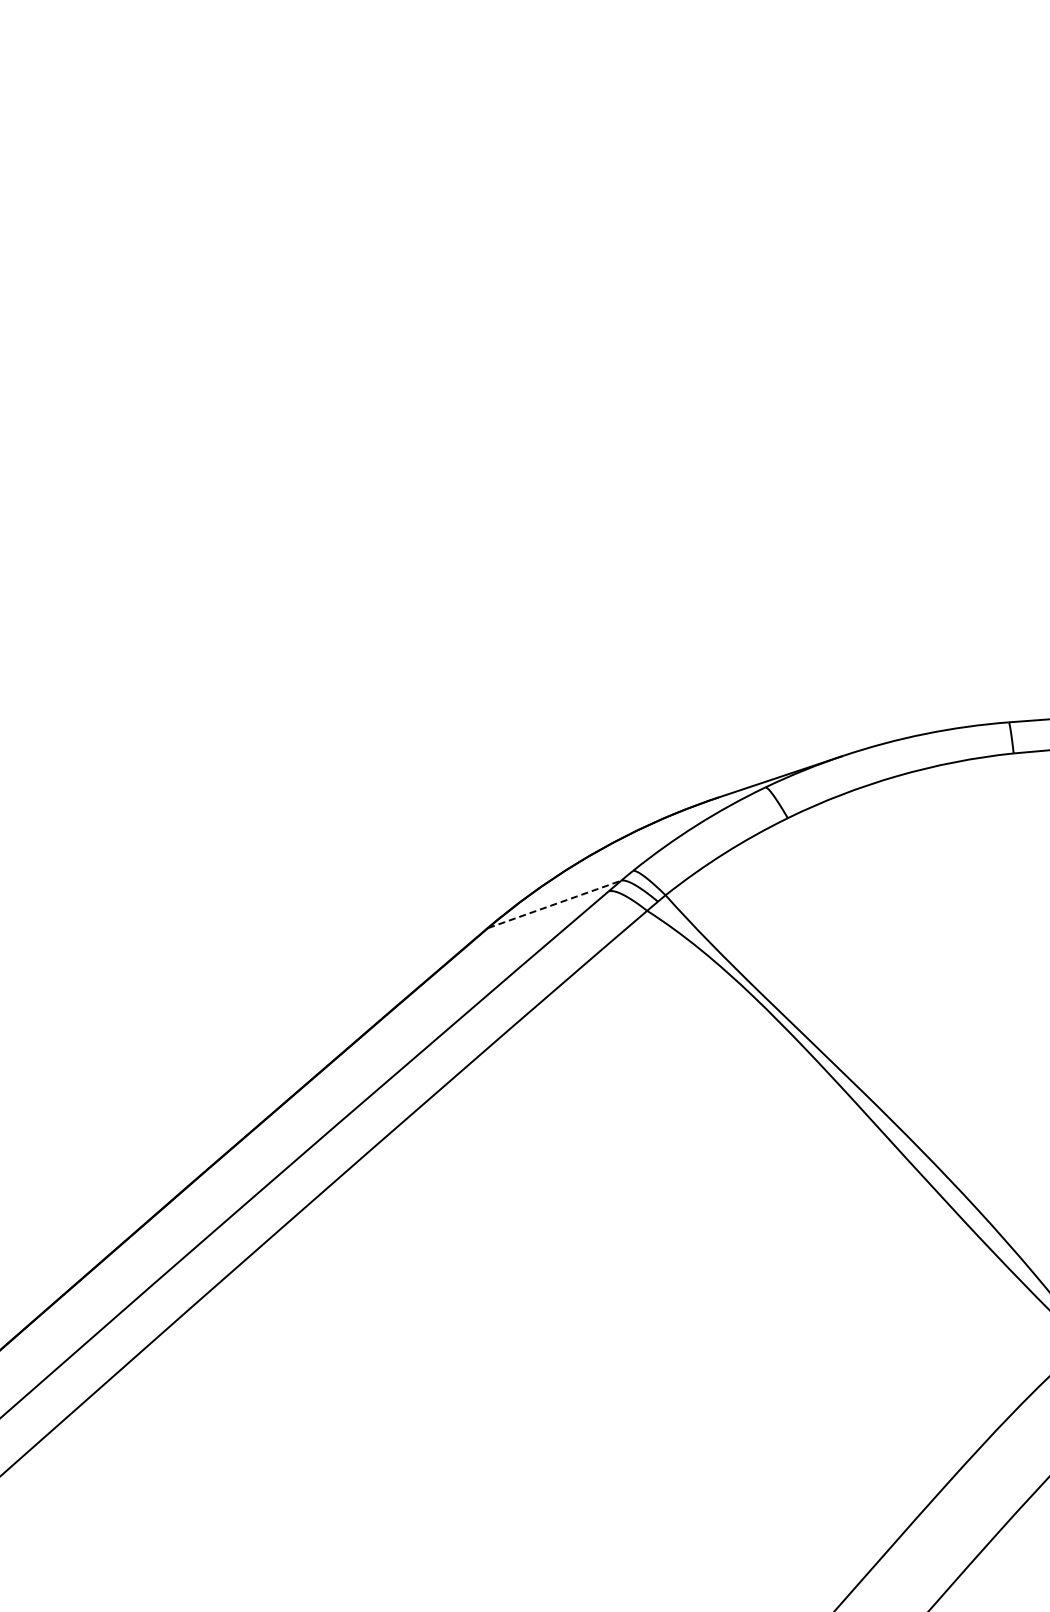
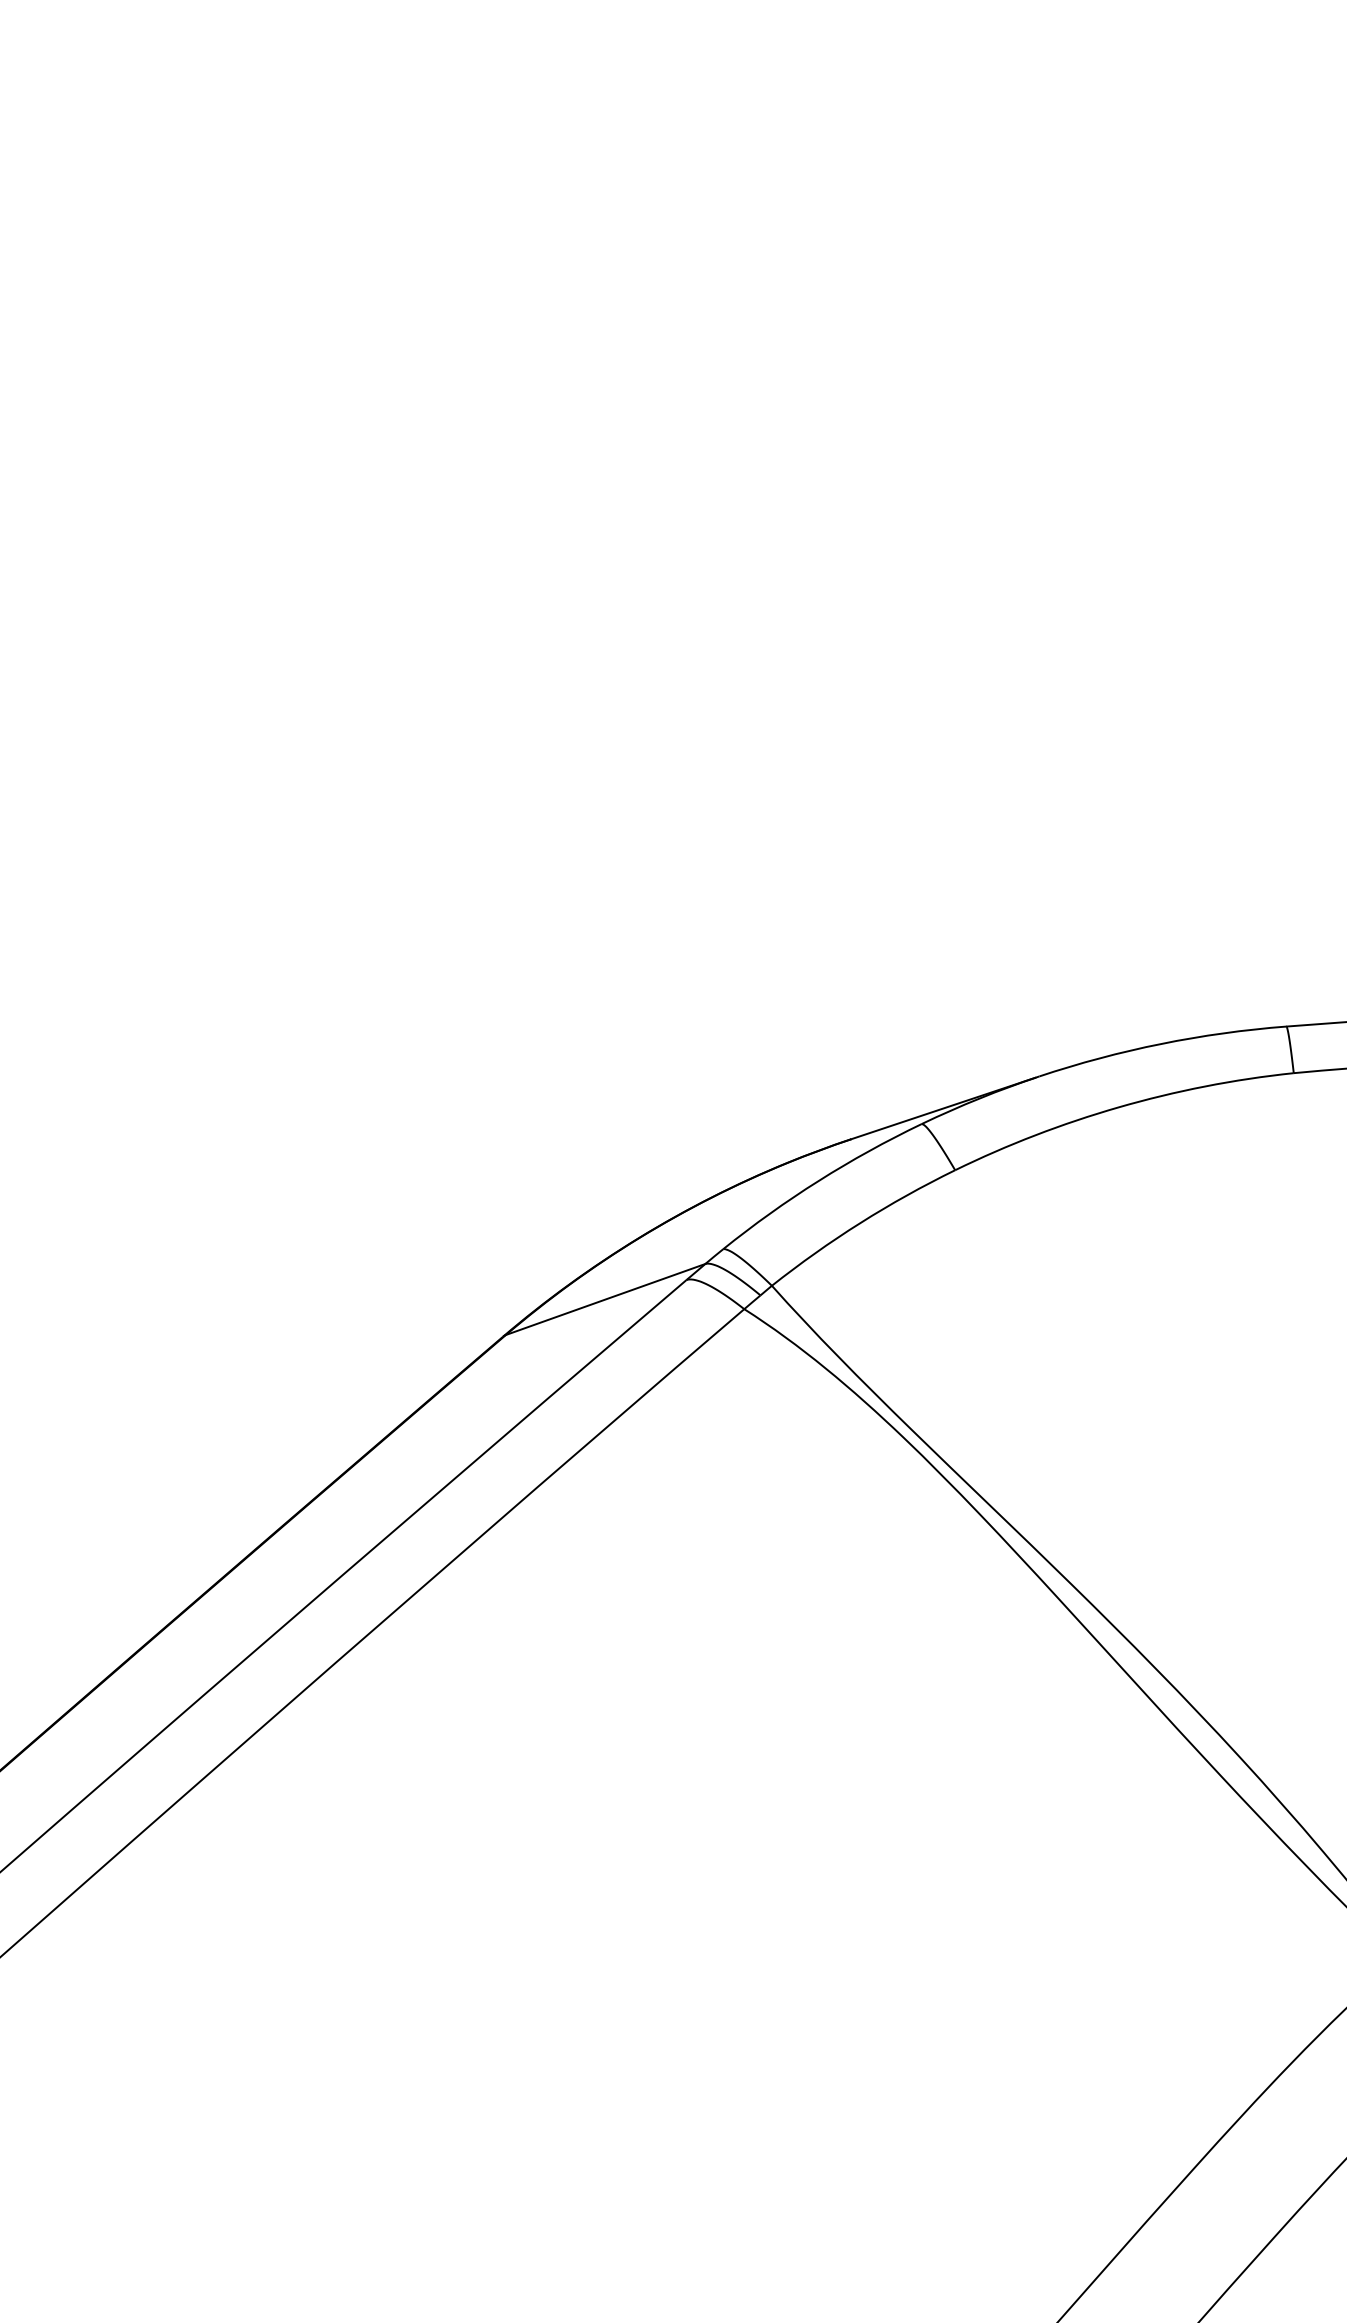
line: (554, 904) -> (605, 1299), dashed -> solid

